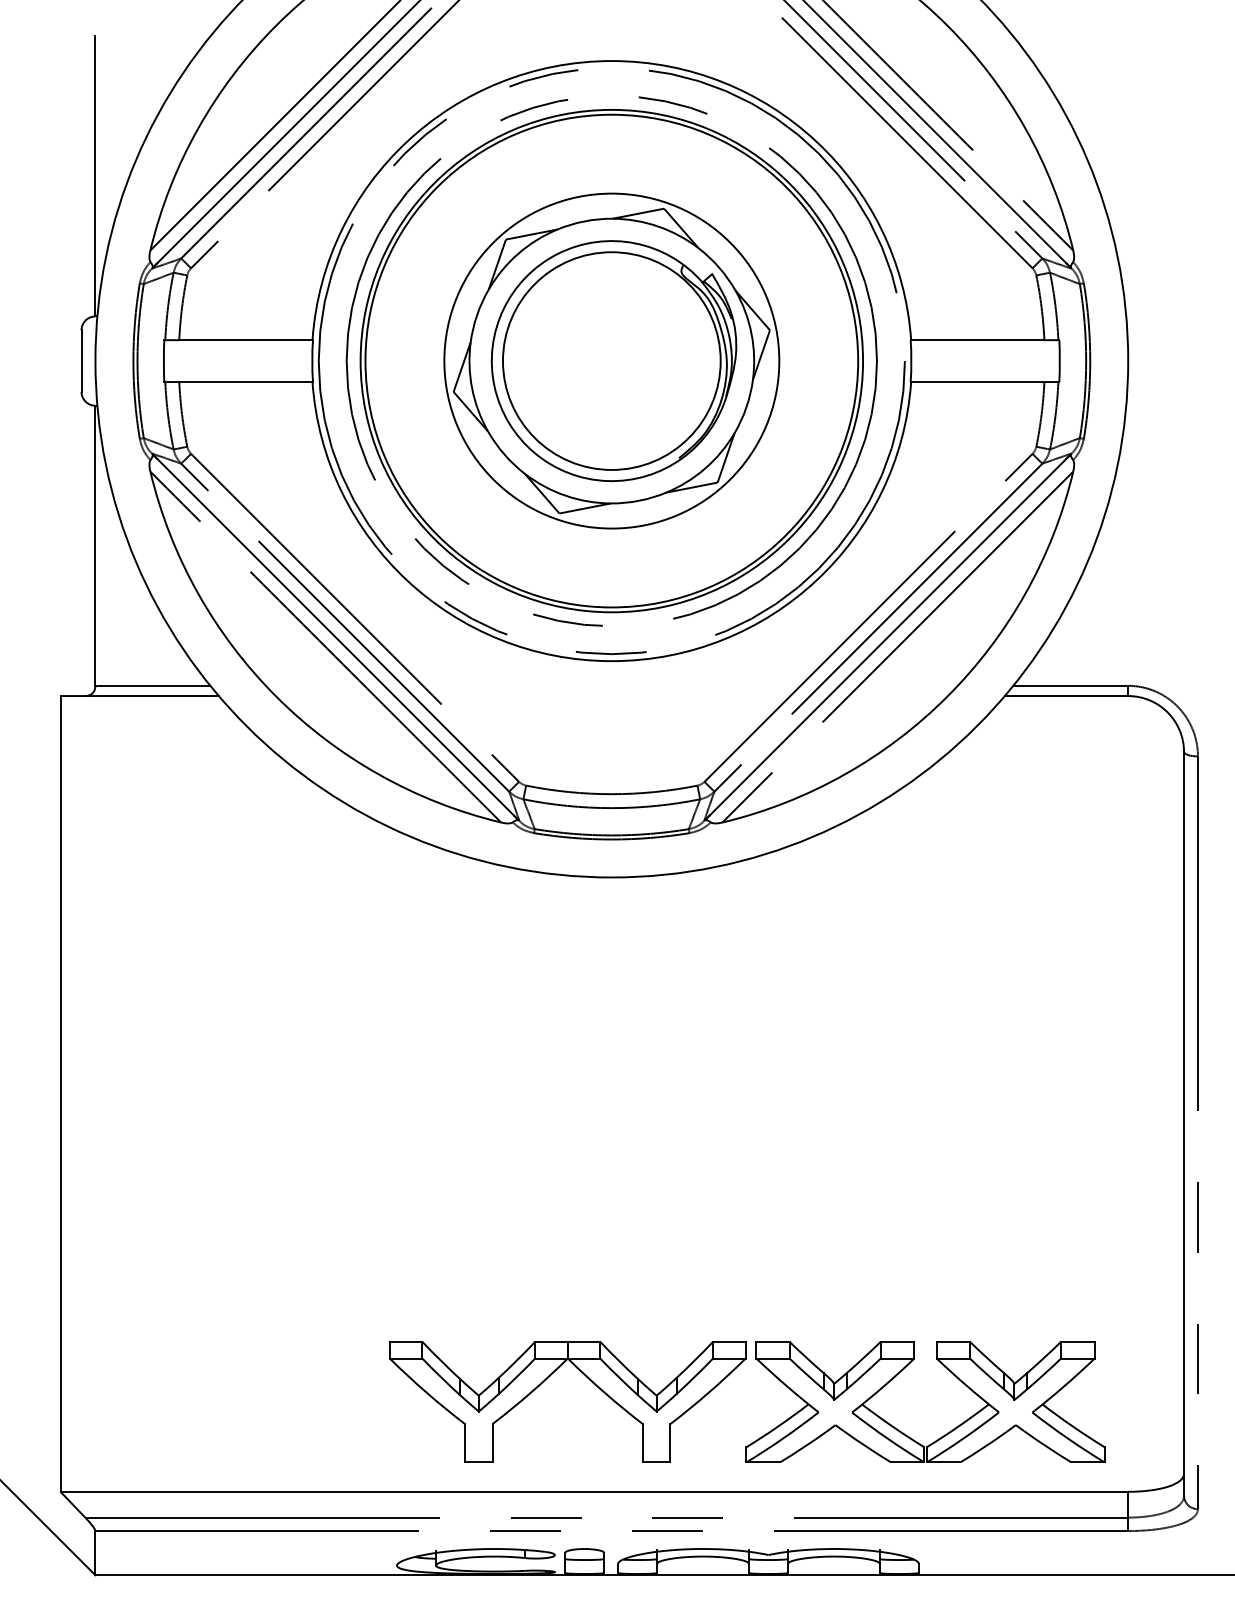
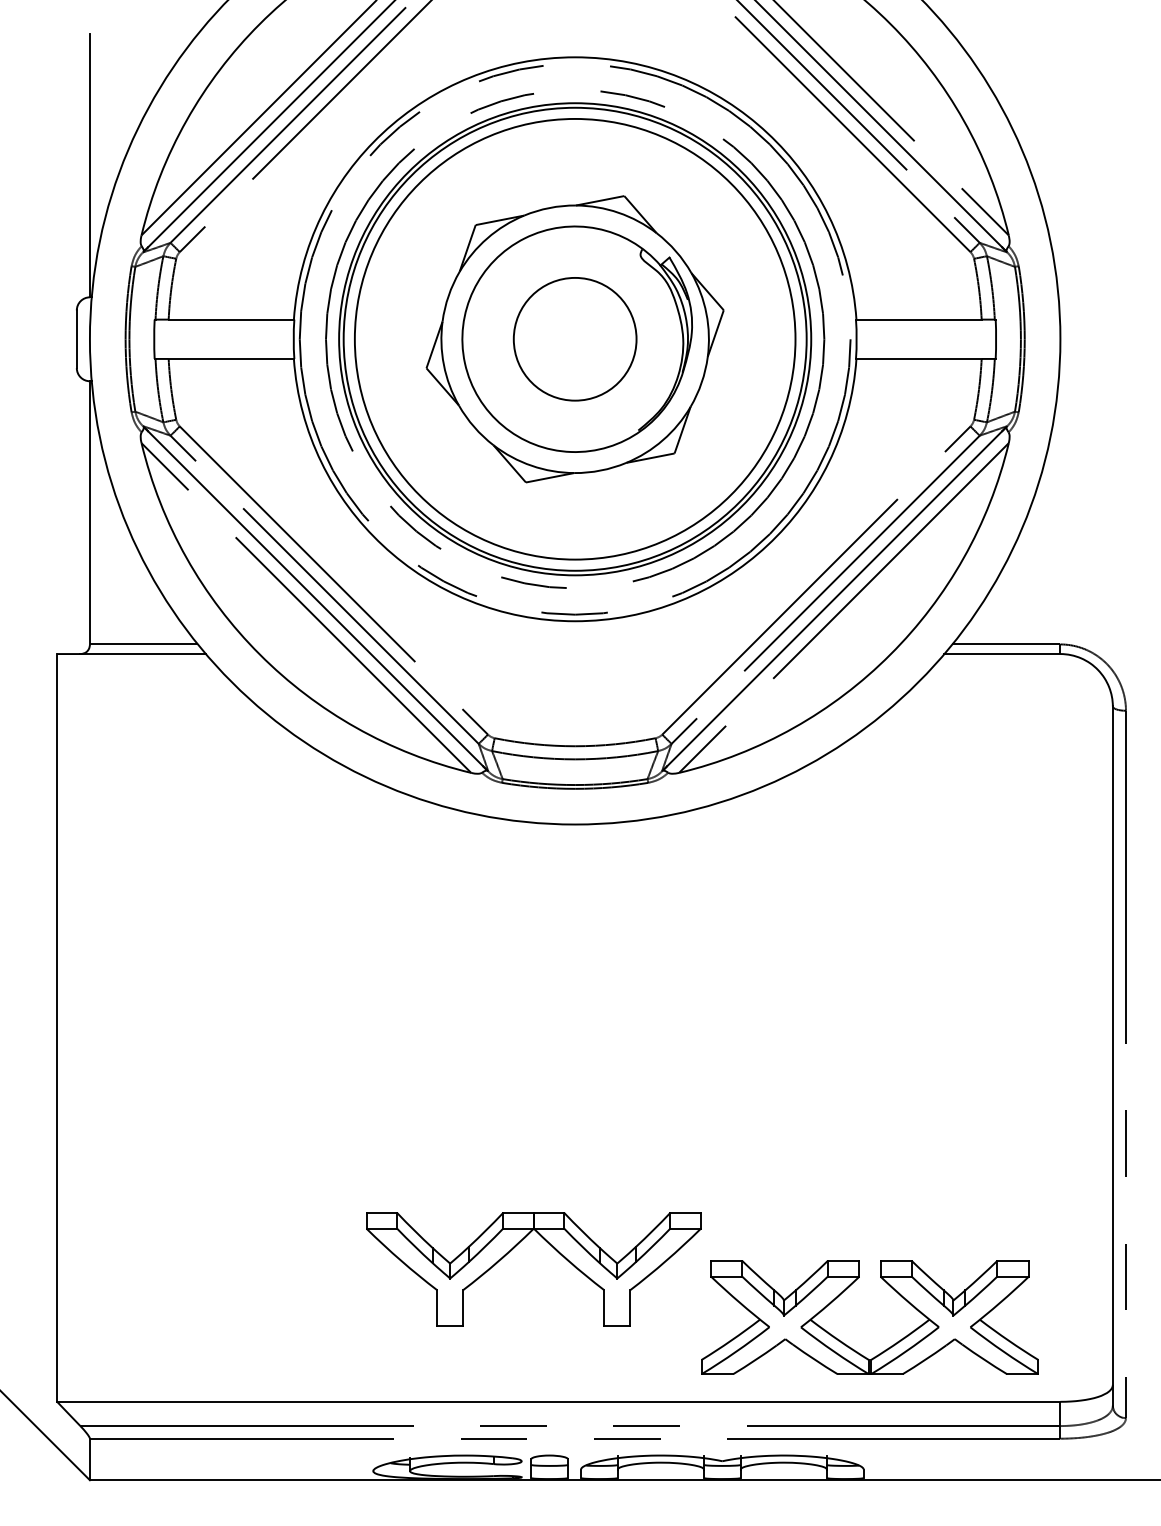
circle: (611, 360) -> (574, 338), size x0.6
circle: (611, 360) -> (574, 338), size x1.4
part: (546, 1380) -> (513, 1249), moved

